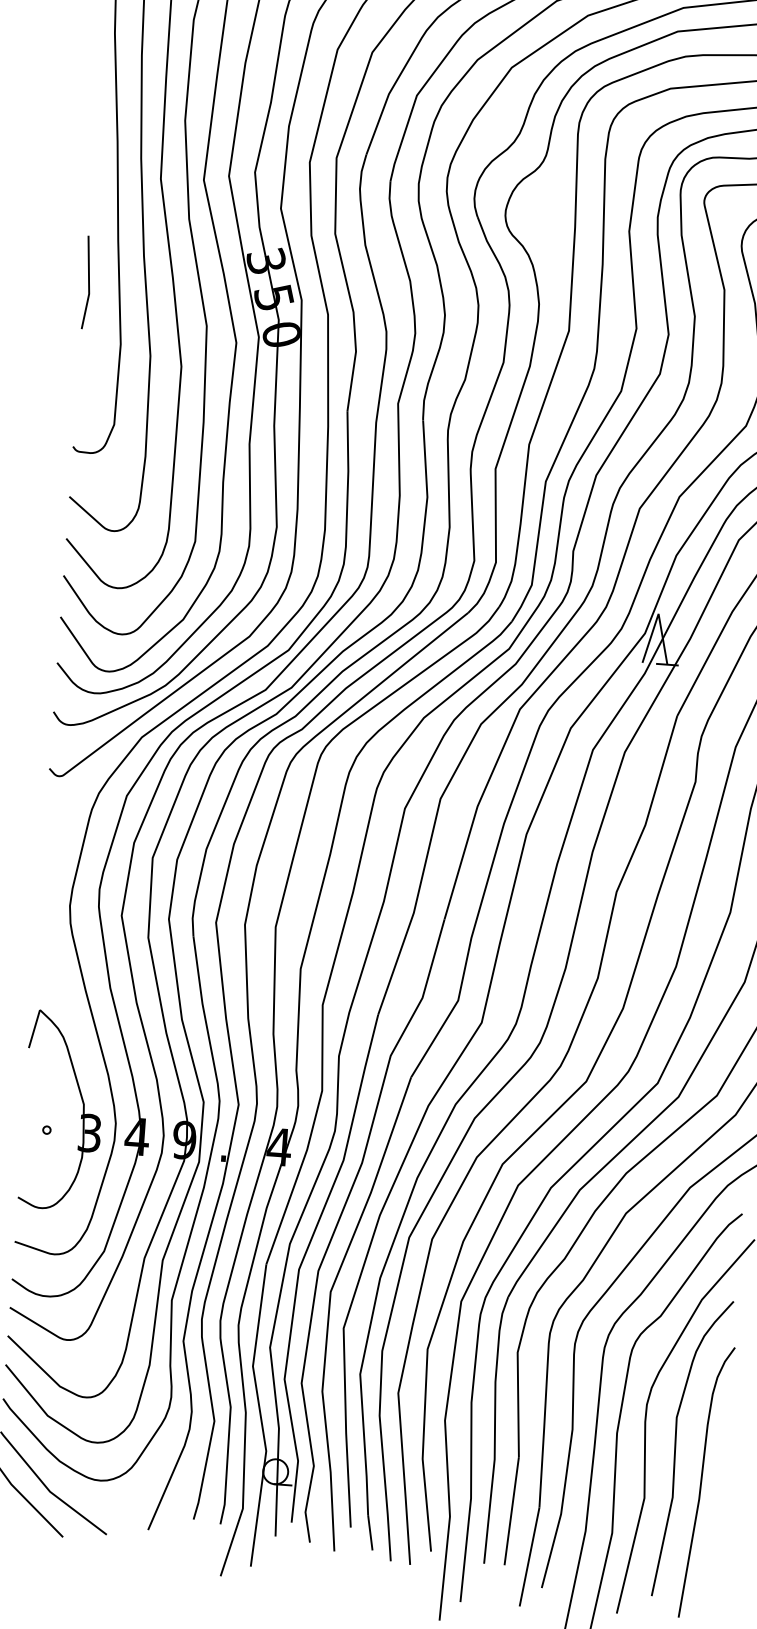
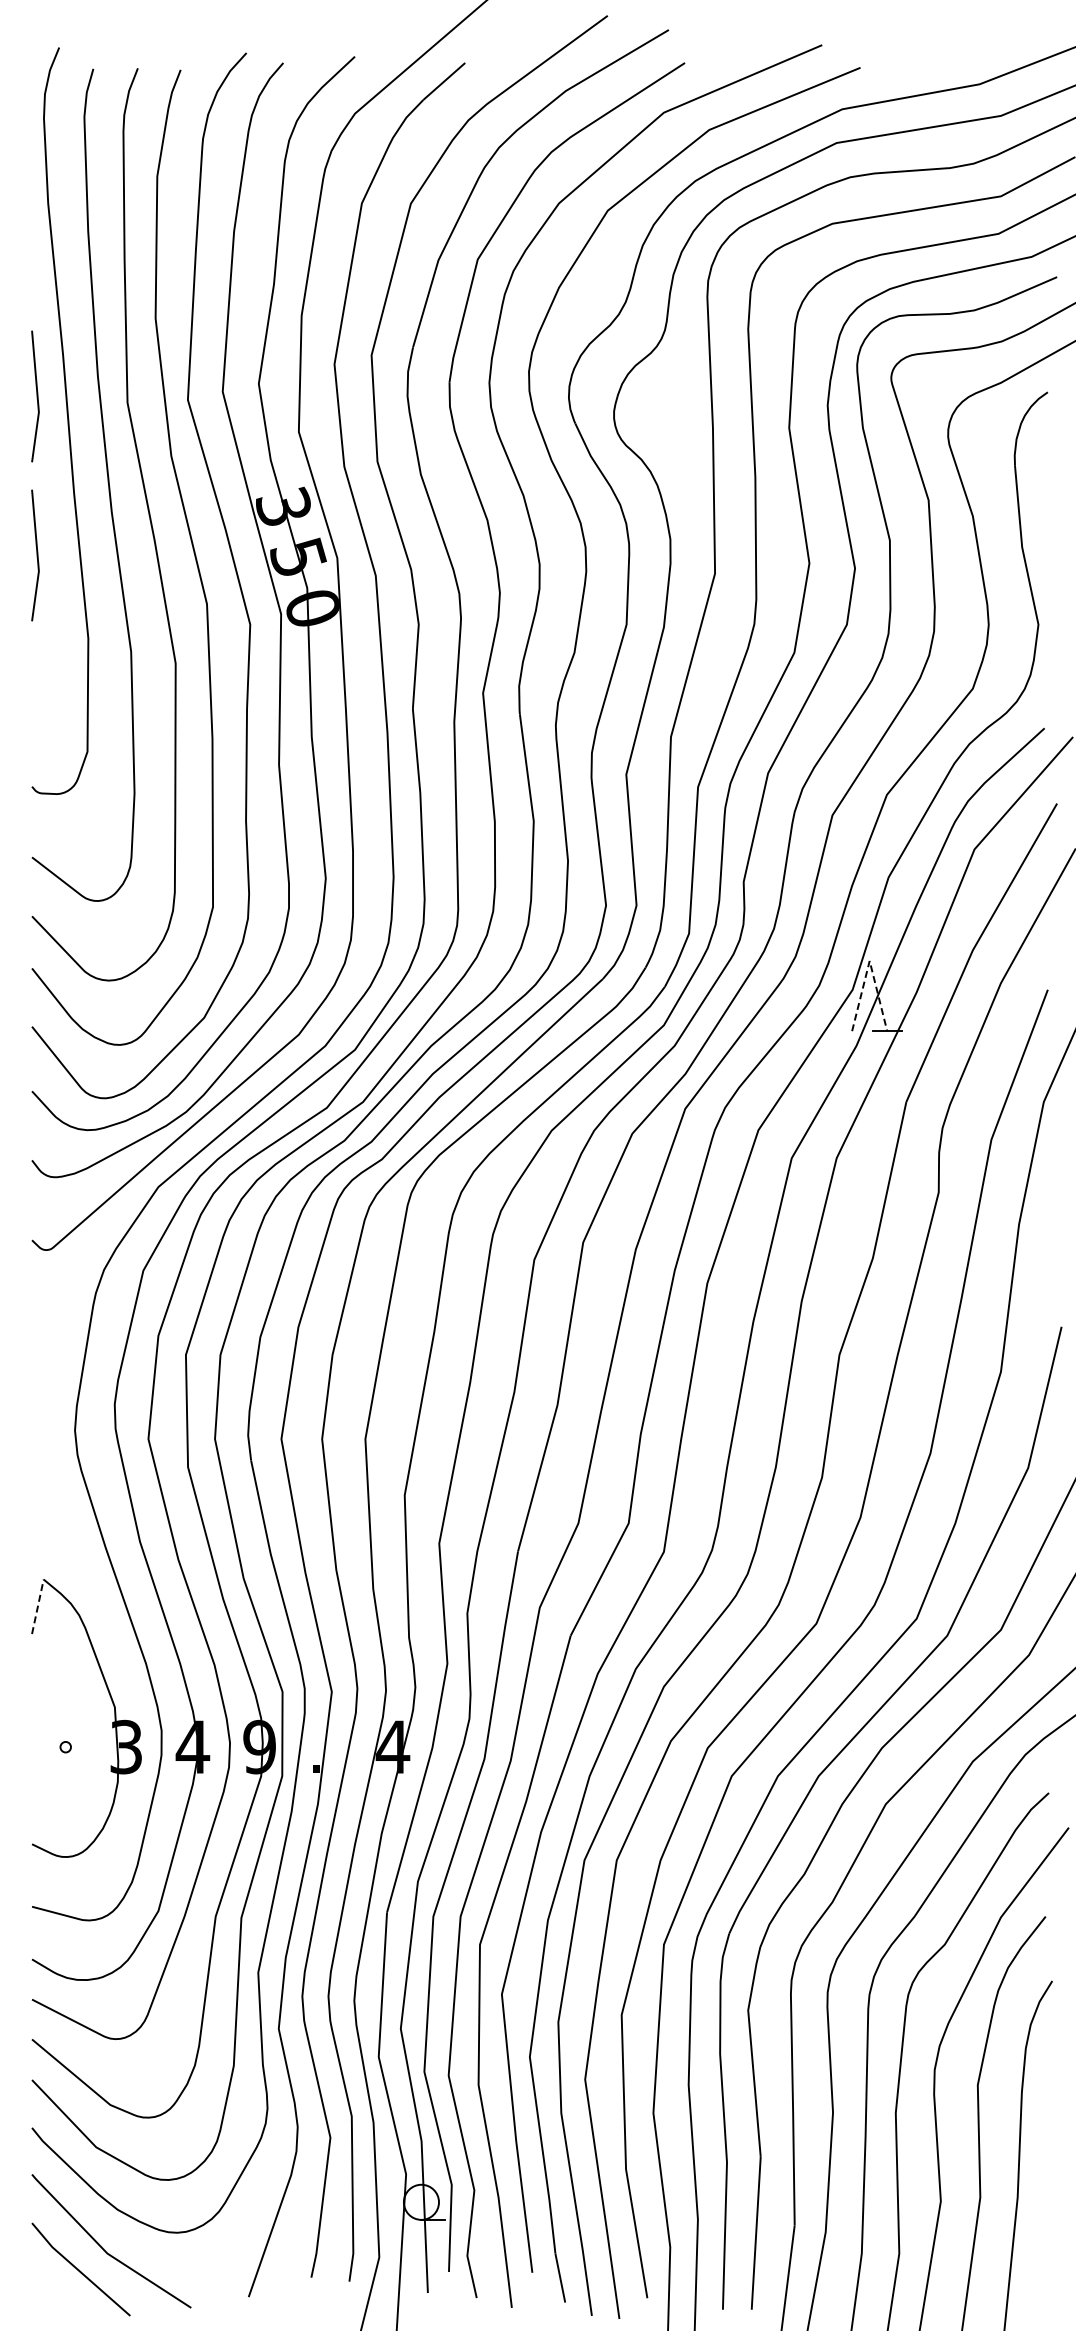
line: (96, 169) -> (36, 396), added
line: (658, 613) -> (869, 960), solid -> dashed
line: (34, 1028) -> (37, 1606), solid -> dashed

